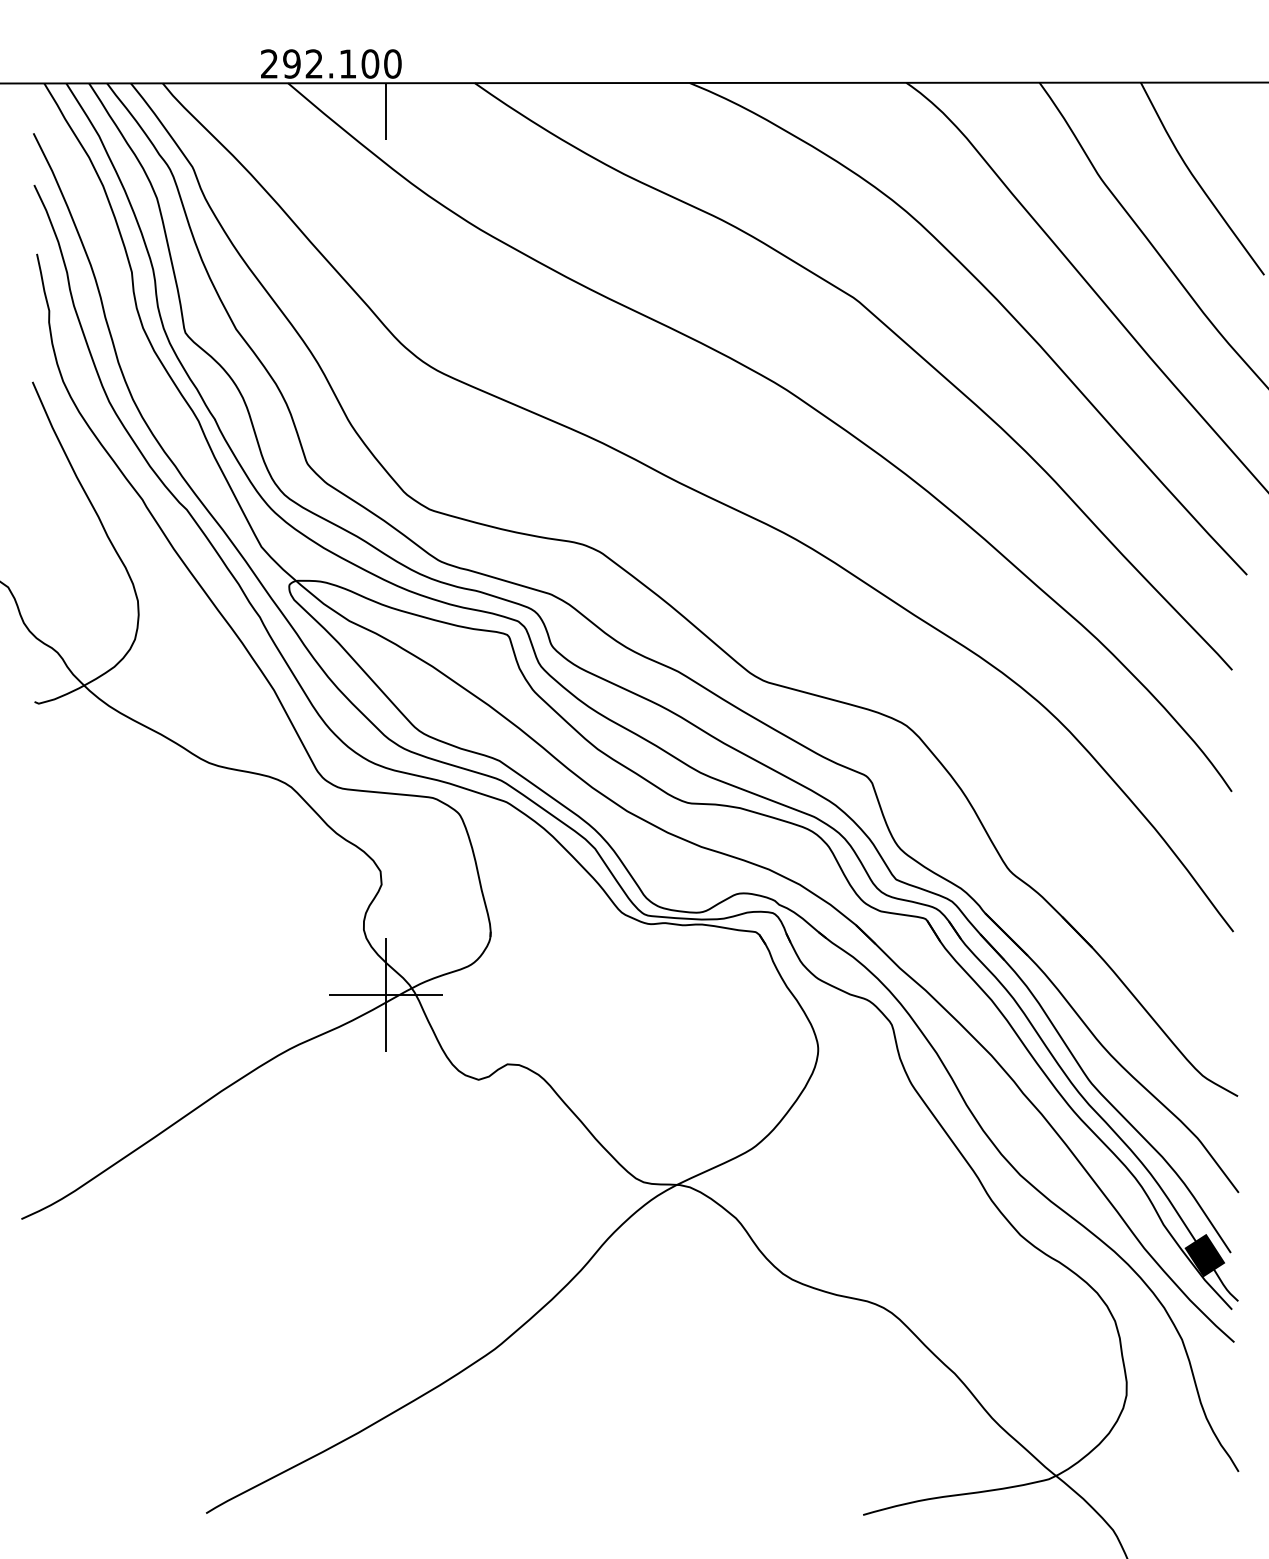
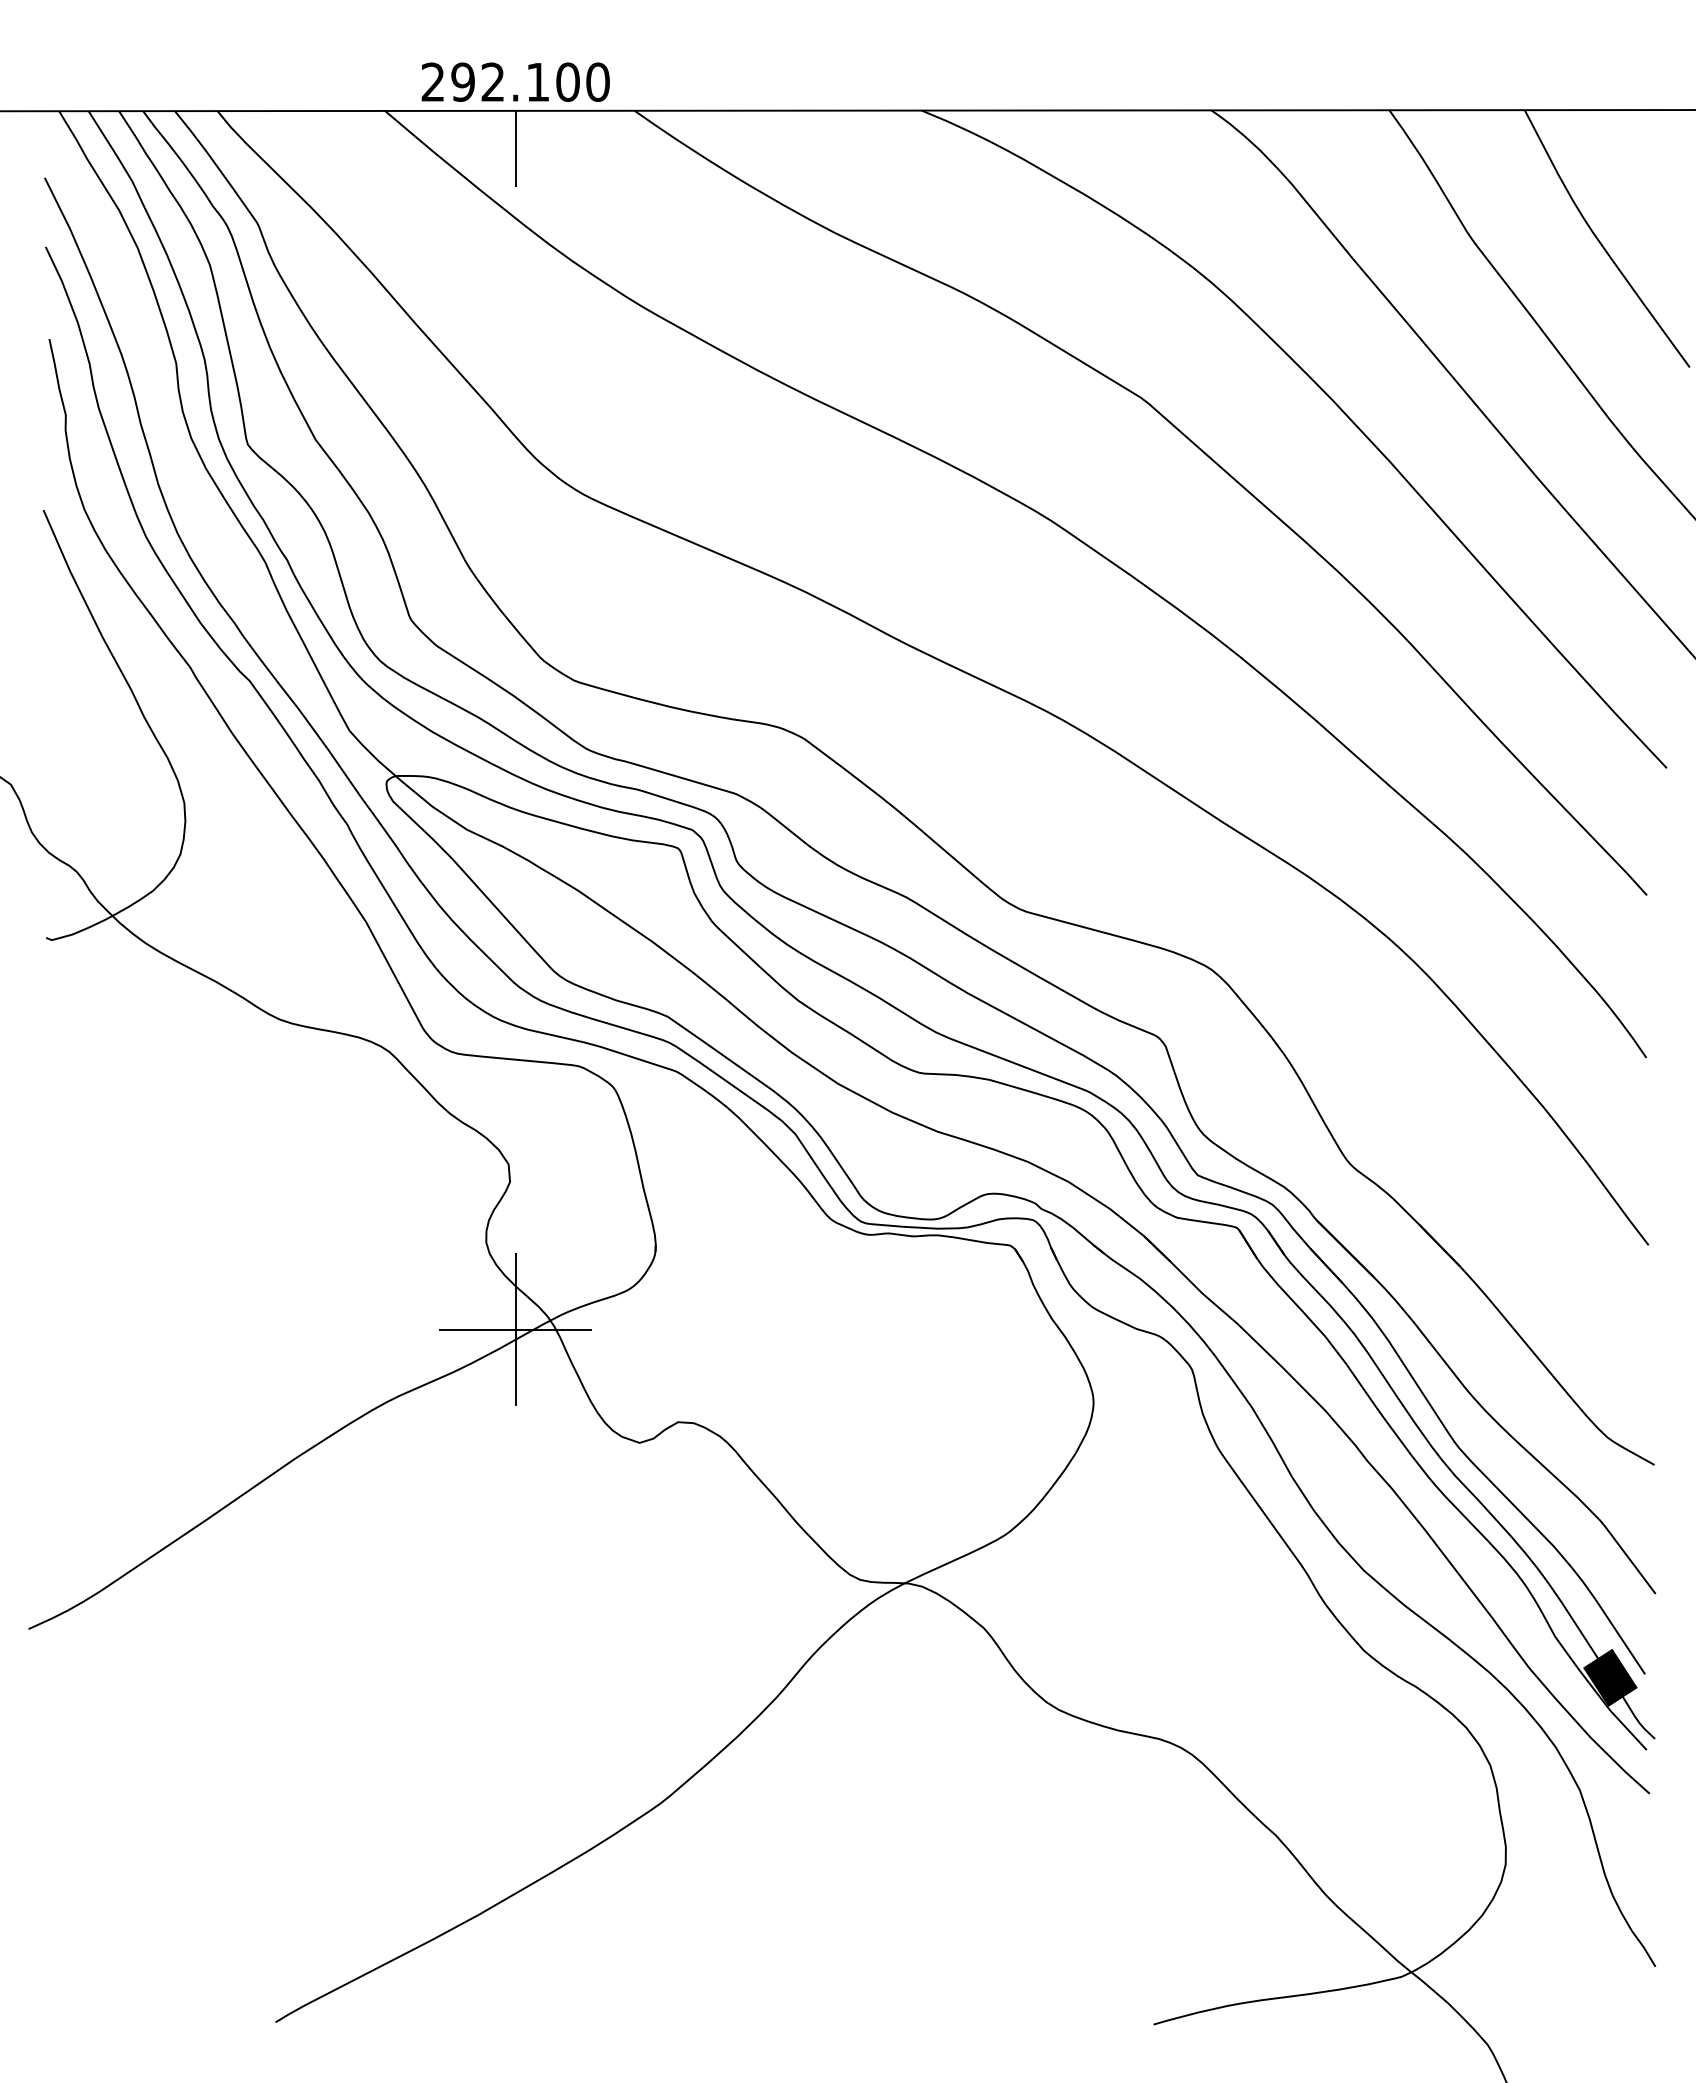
text: (331, 63) -> (515, 81), moved

